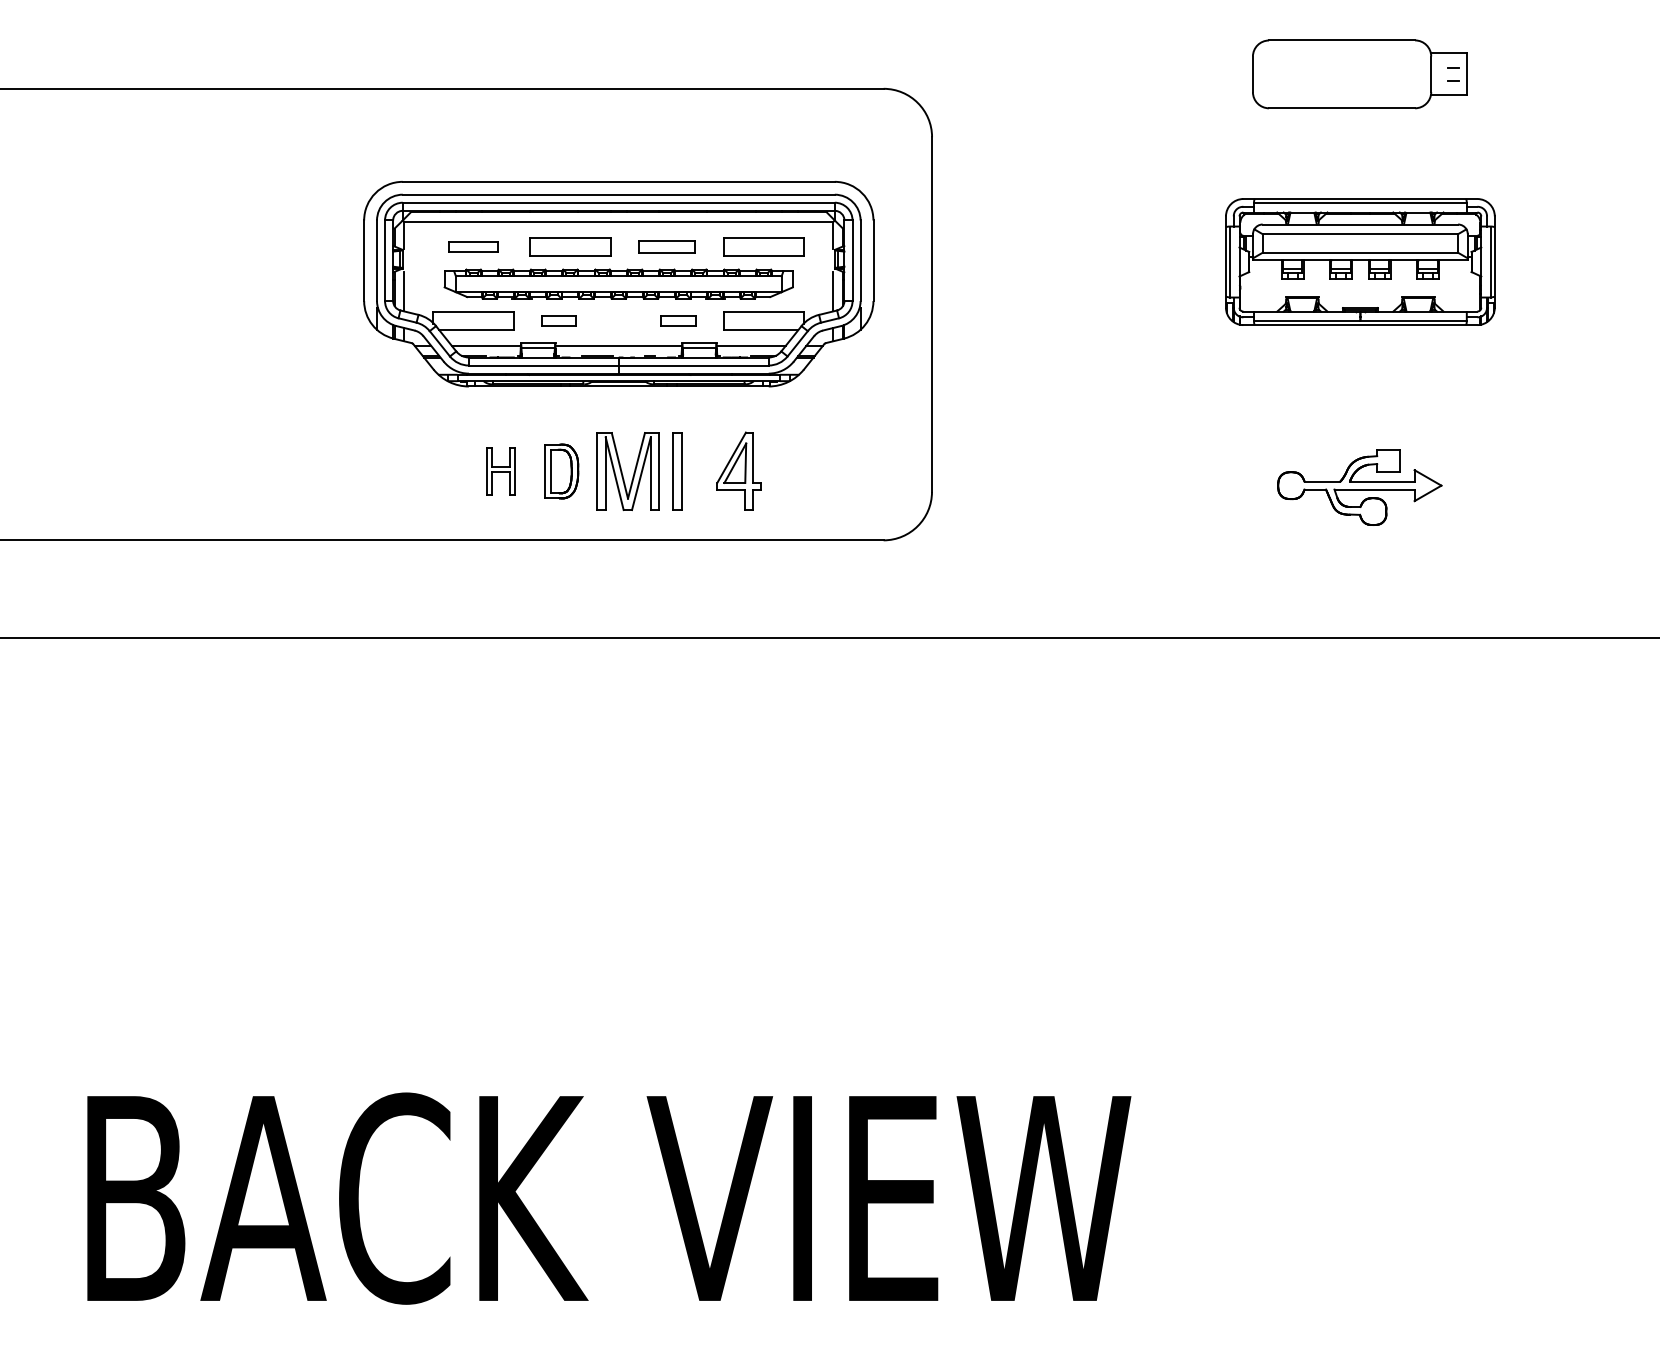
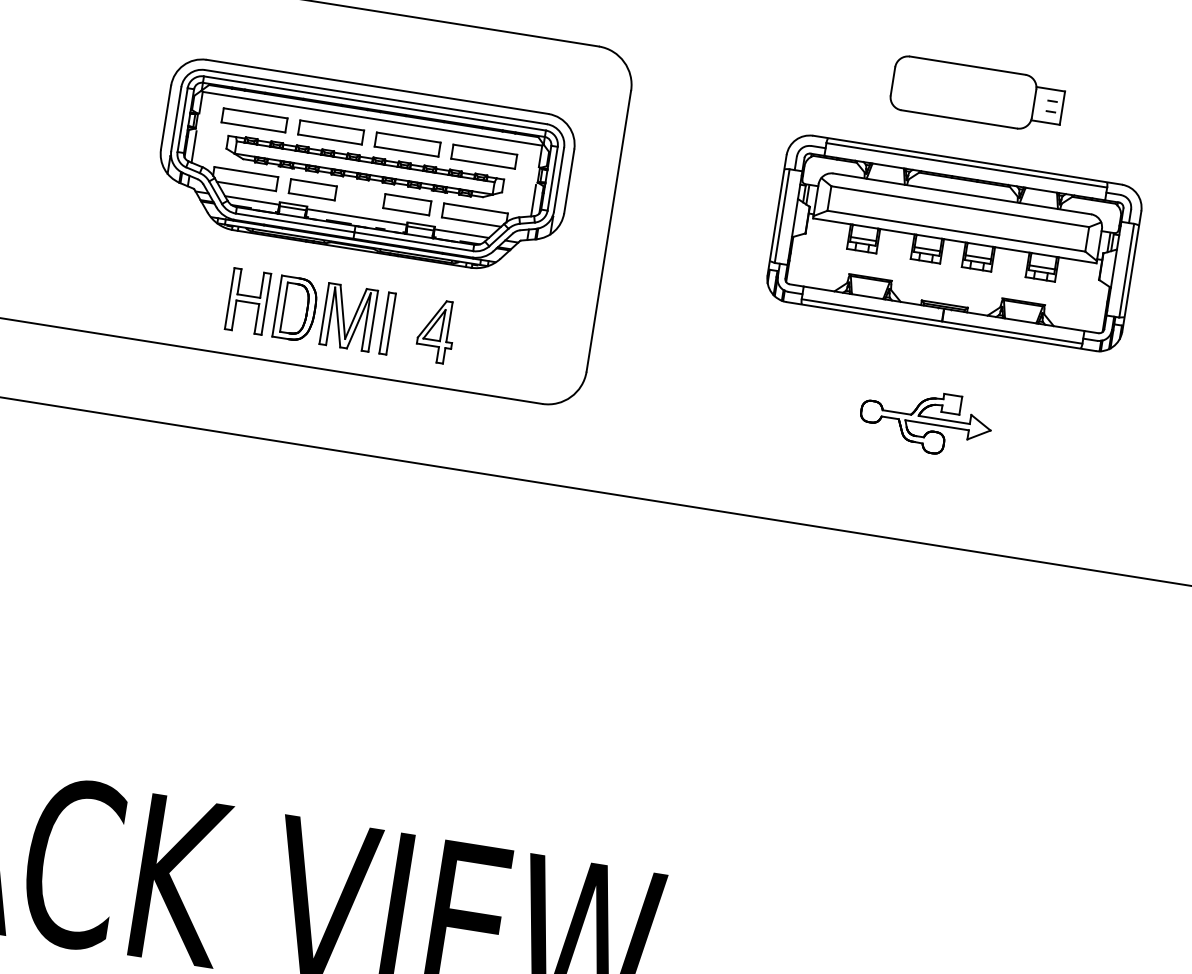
part: (473, 246) -> (254, 119), size x1.67
part: (666, 246) -> (407, 144), size x1.43
part: (1360, 261) -> (954, 242), size x1.67
part: (558, 320) -> (312, 189), size x1.67
part: (677, 320) -> (406, 204), size x1.67
part: (500, 471) -> (247, 301), size x1.67
part: (561, 471) -> (295, 309), size x1.43

